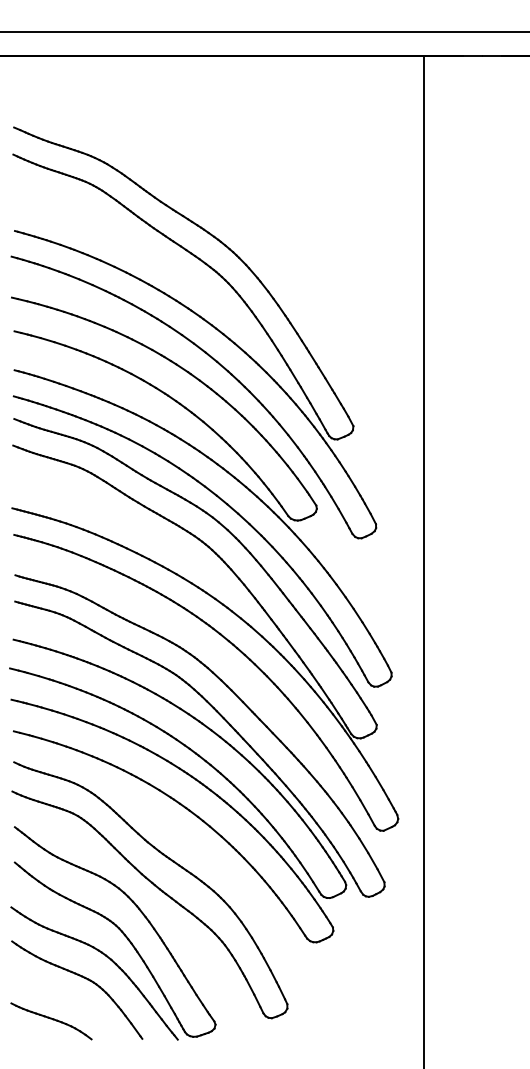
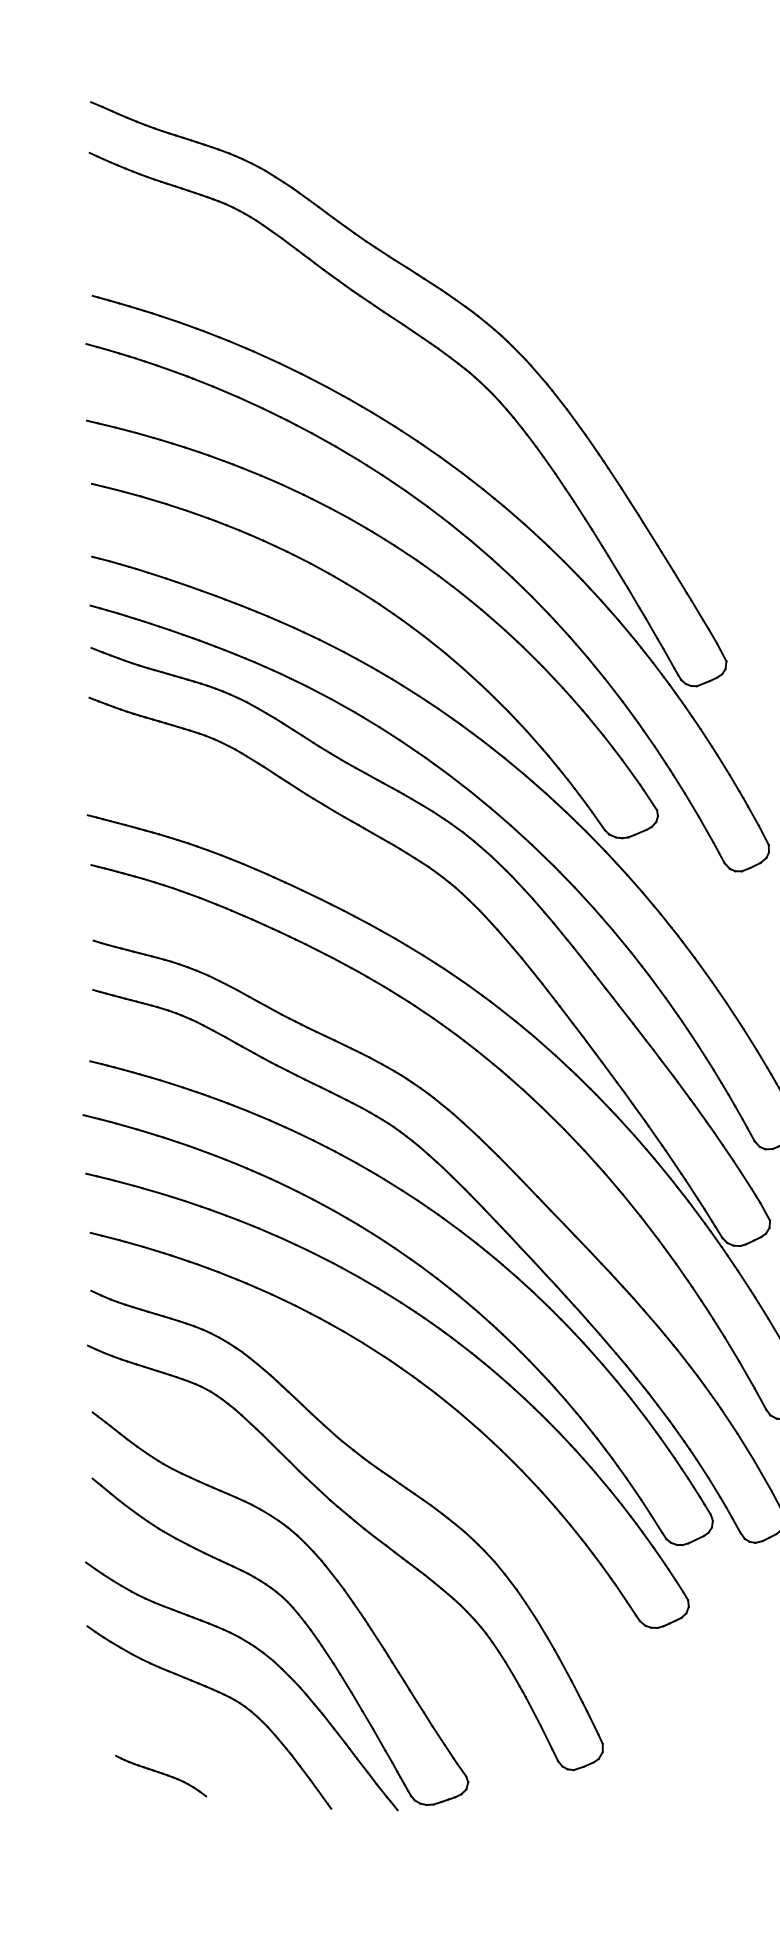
part: (51, 1021) -> (161, 1776), size x0.6

